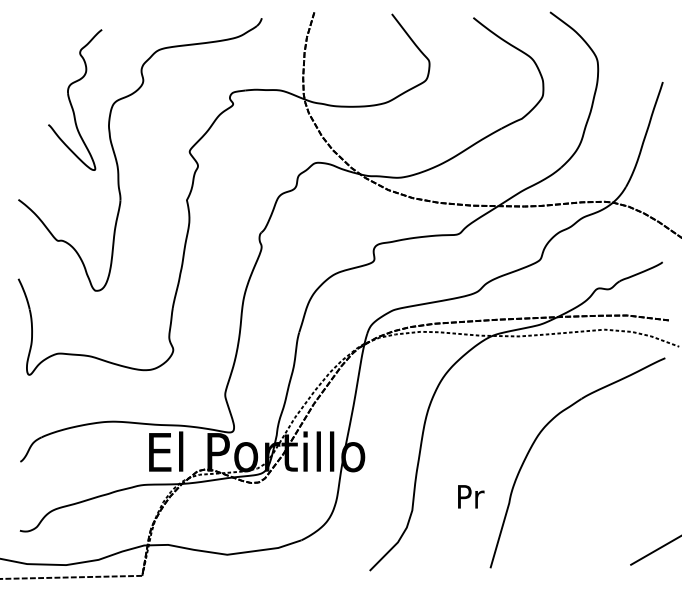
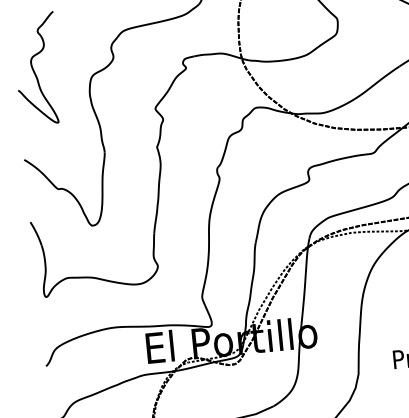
part: (75, 99) -> (37, 68), moved

